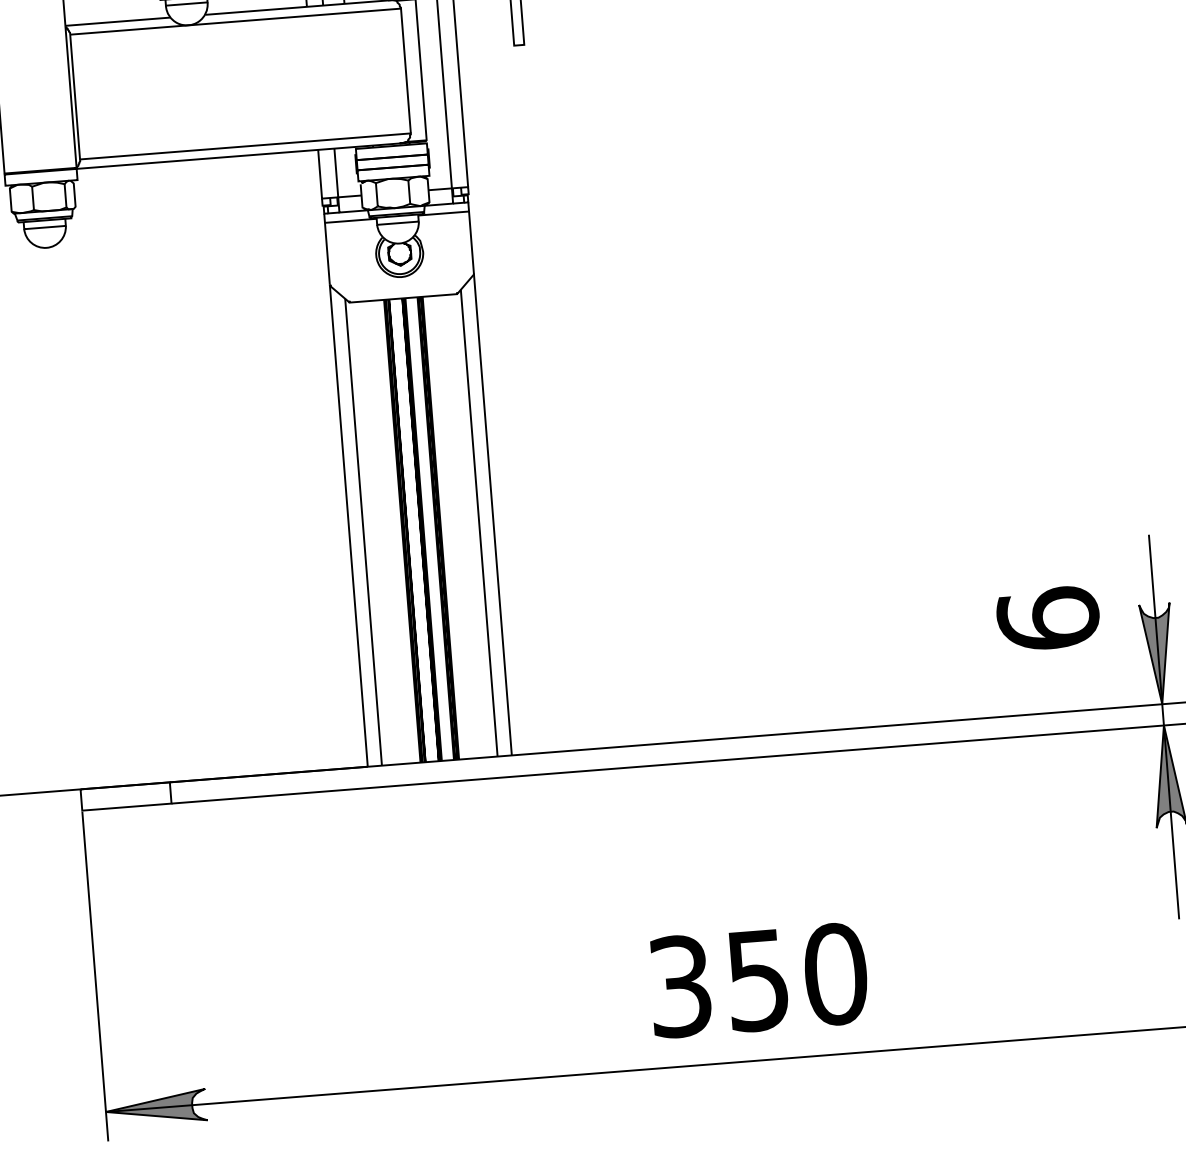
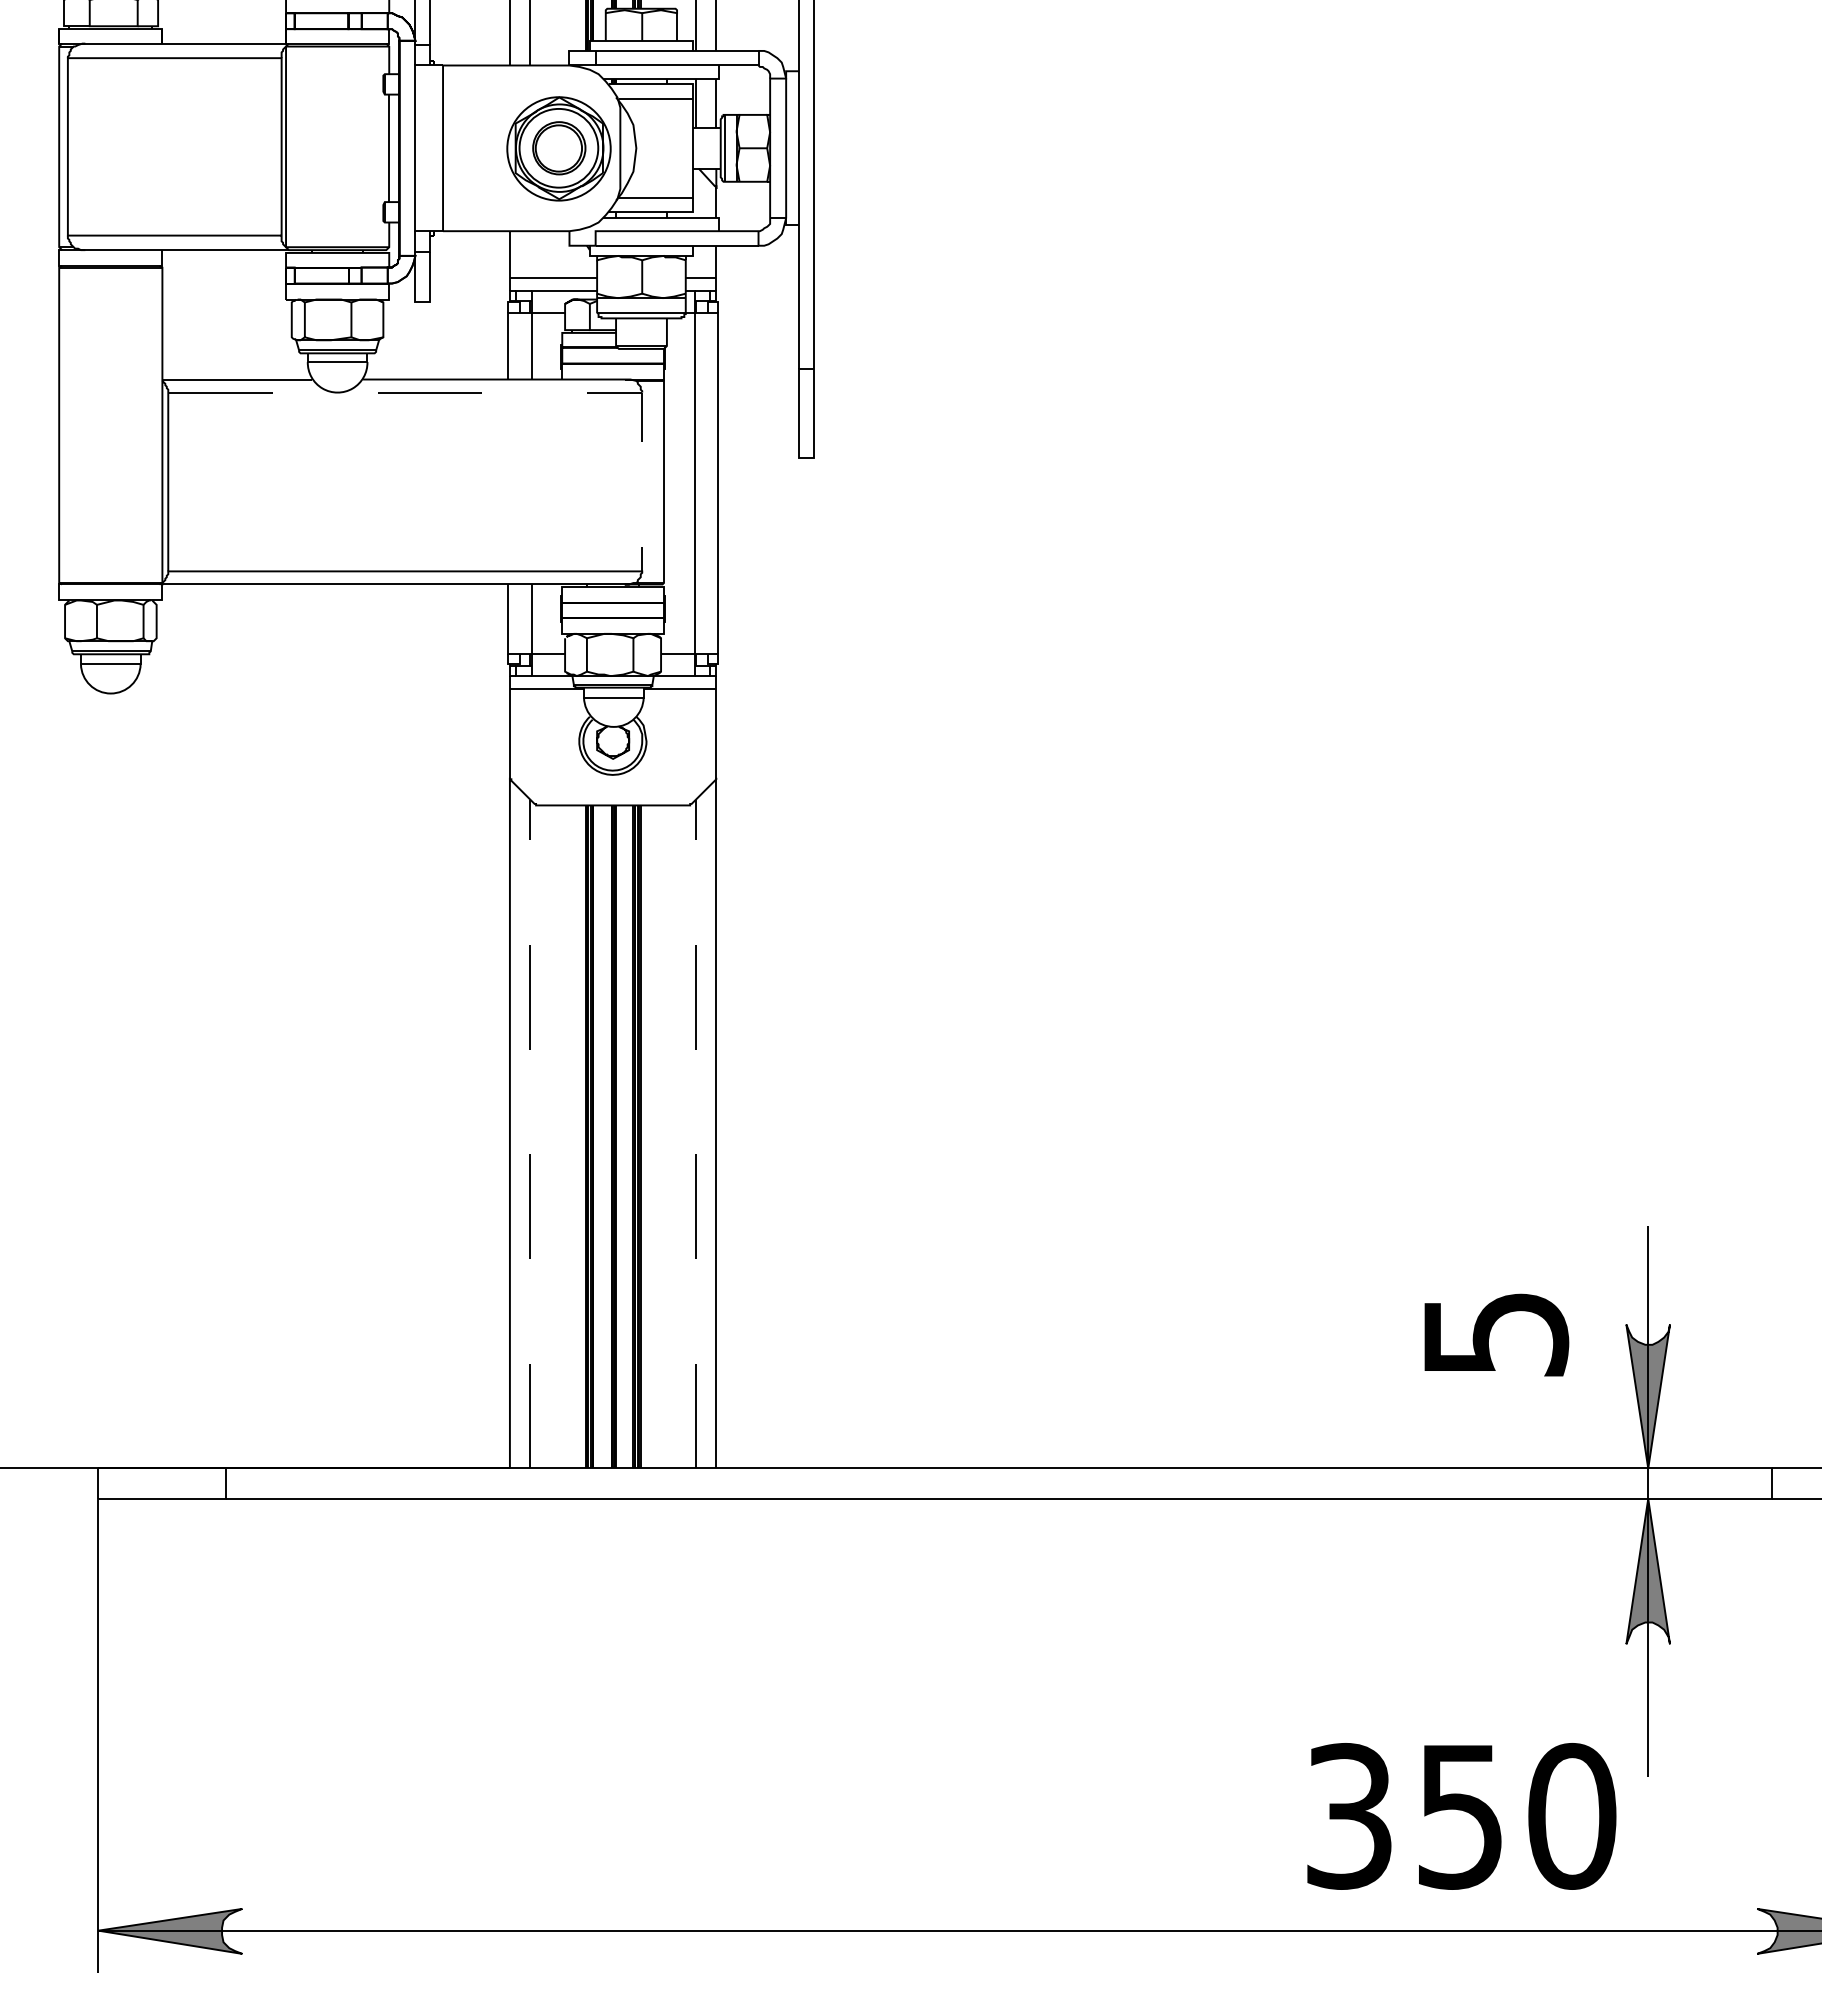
line: (298, 16) -> (495, 392), solid -> dashed
line: (478, 522) -> (695, 1133), solid -> dashed
line: (363, 531) -> (530, 1133), solid -> dashed
text: (1048, 618) -> (1495, 1333), 6 -> 5
text: (758, 980) -> (1461, 1816), moved

